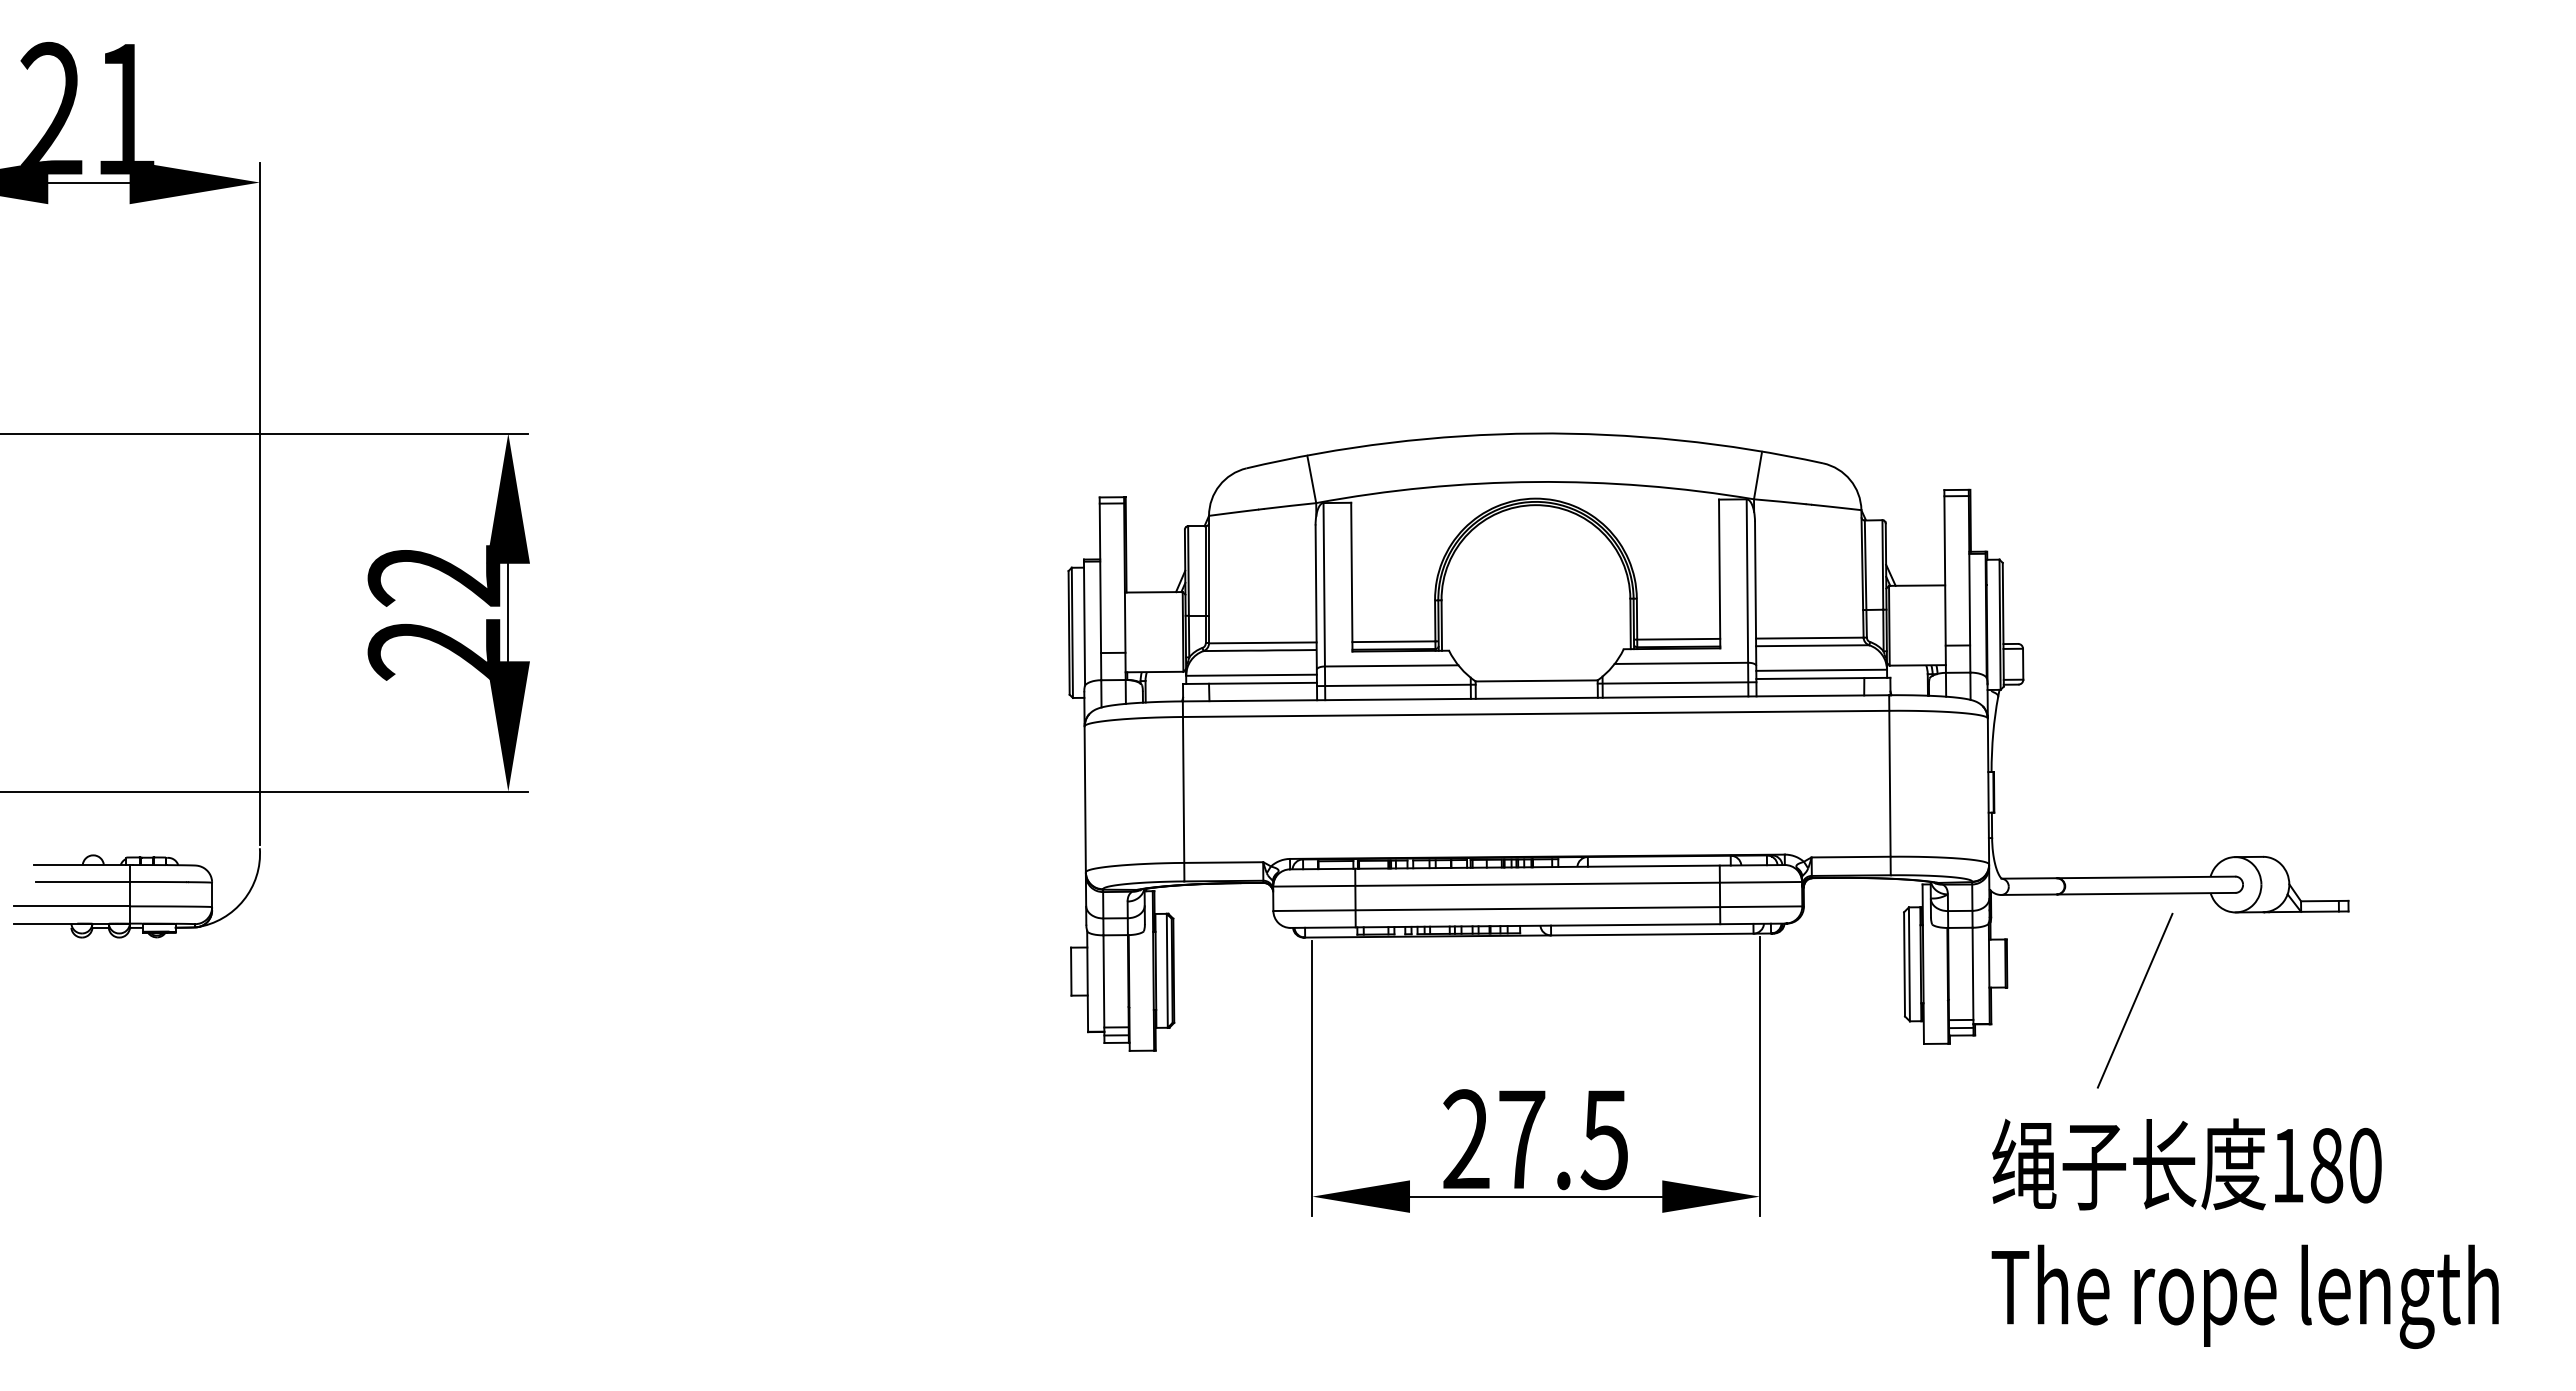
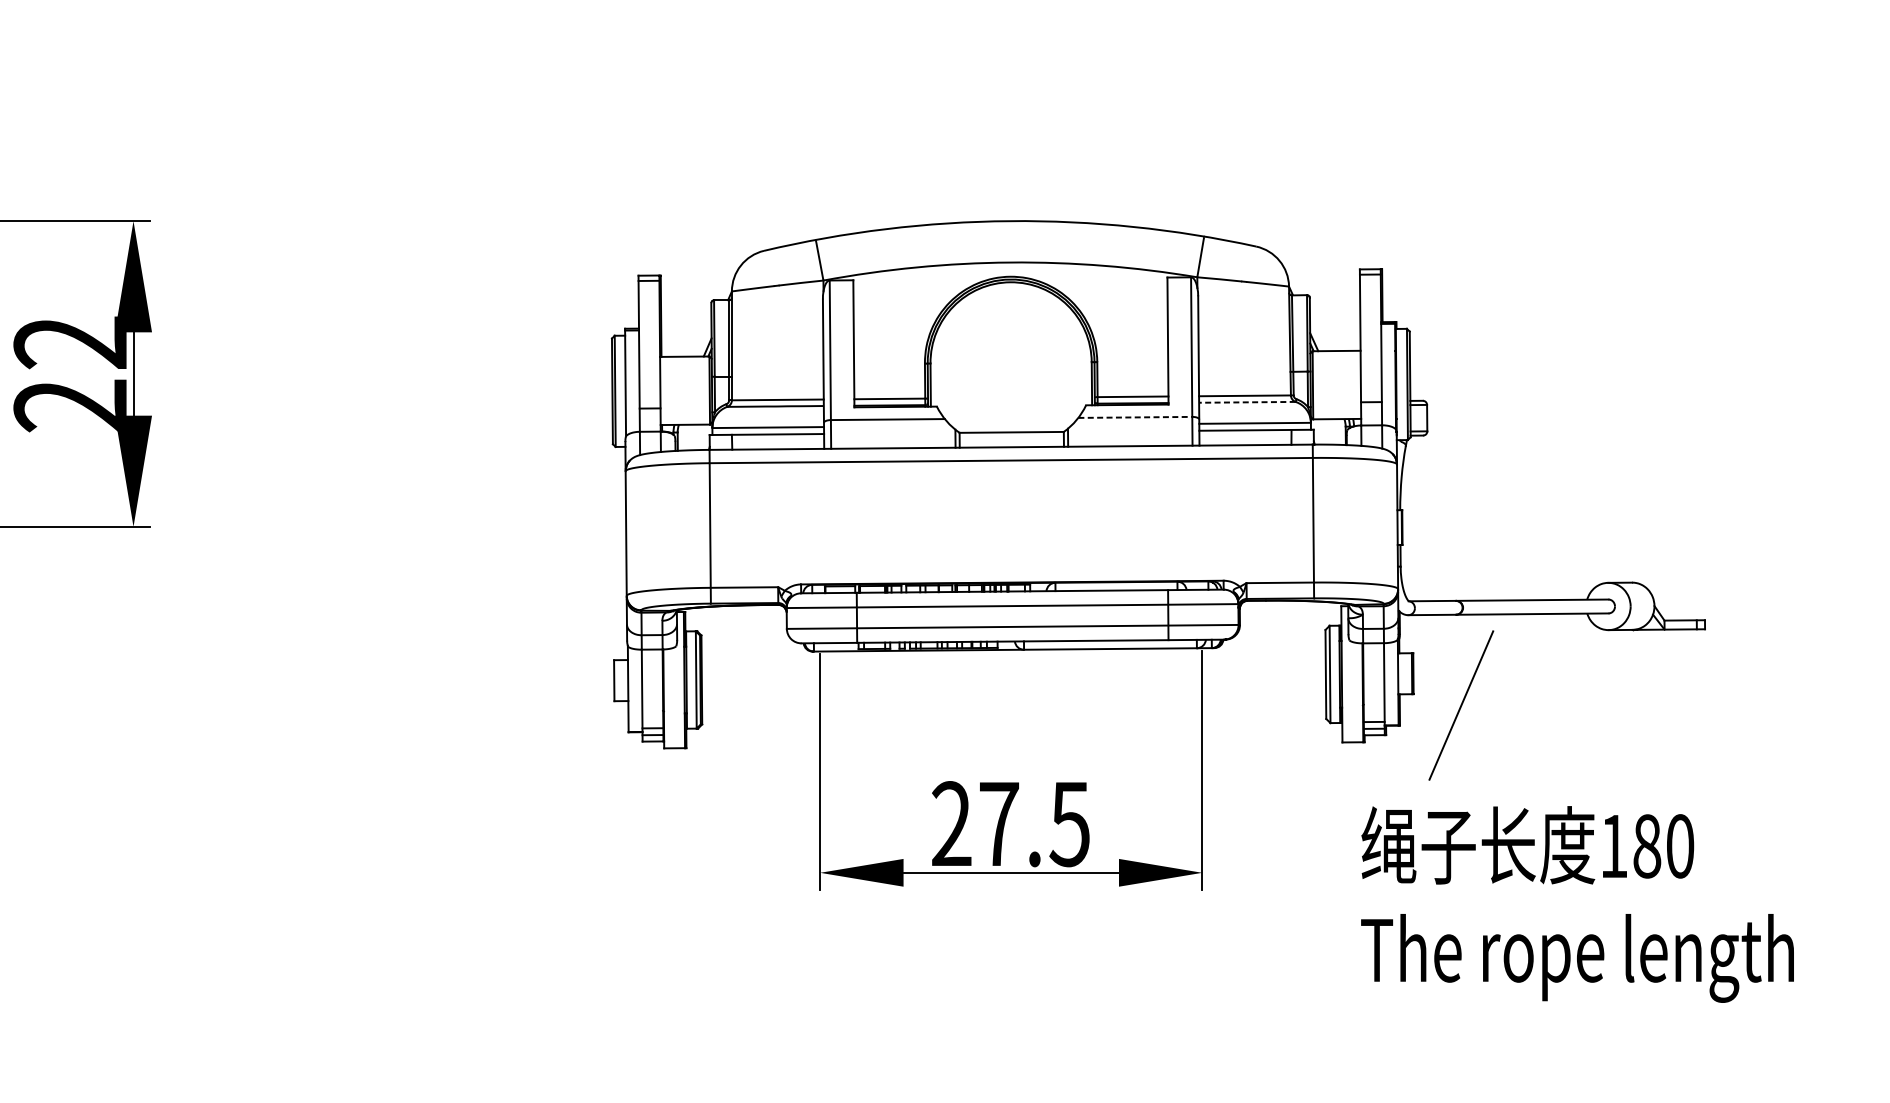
line: (1812, 645) -> (1247, 402), solid -> dashed
line: (1681, 663) -> (1135, 417), solid -> dashed
line: (1676, 682) -> (1131, 433), removed
line: (1396, 685) -> (892, 436), removed
line: (2135, 1000) -> (1461, 705), moved
text: (2244, 1233) -> (1576, 904), moved

